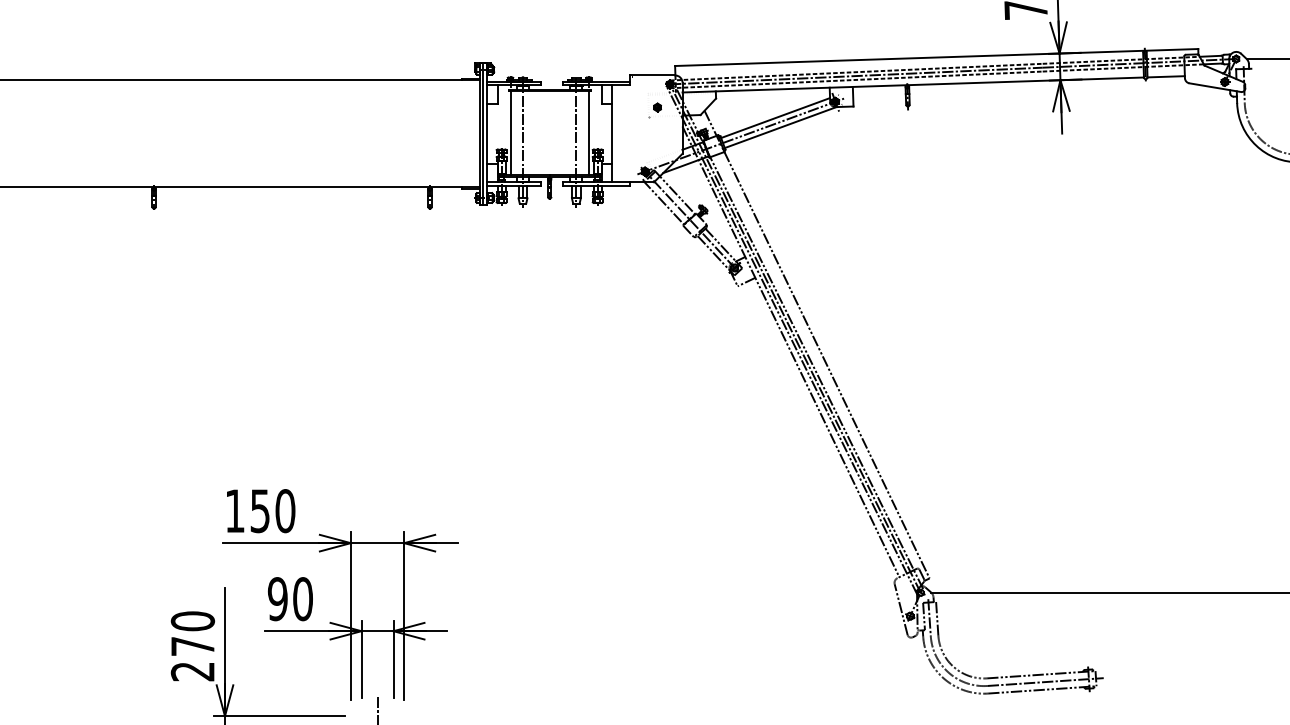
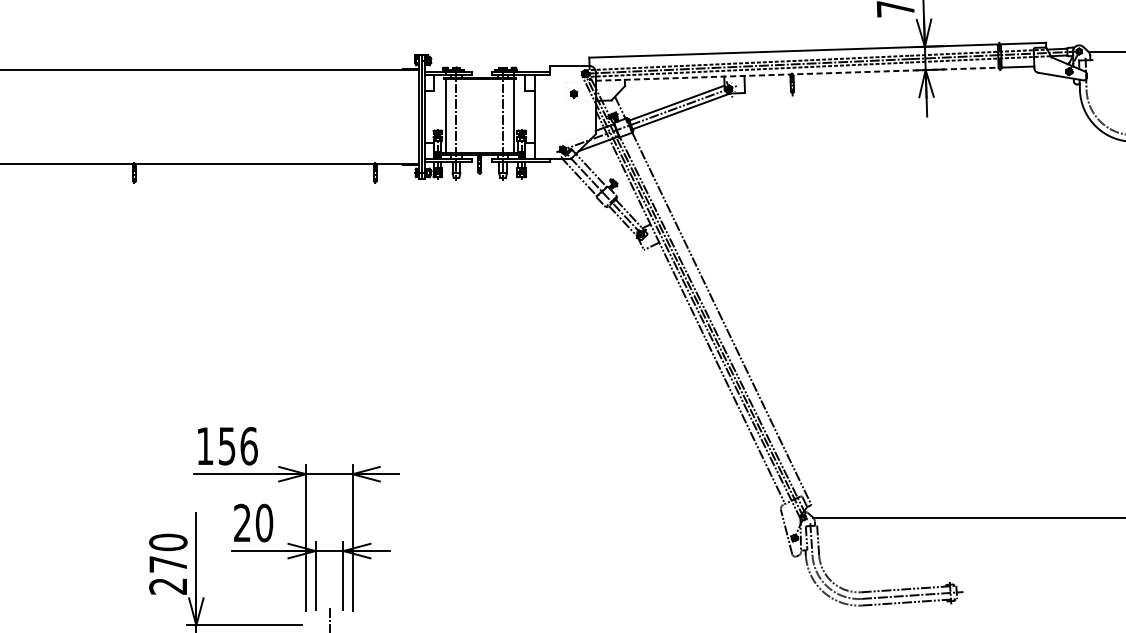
line: (913, 85) -> (797, 74), solid -> dashed
text: (285, 511) -> (249, 446), 150 -> 156
text: (277, 599) -> (242, 523), 90 -> 20

